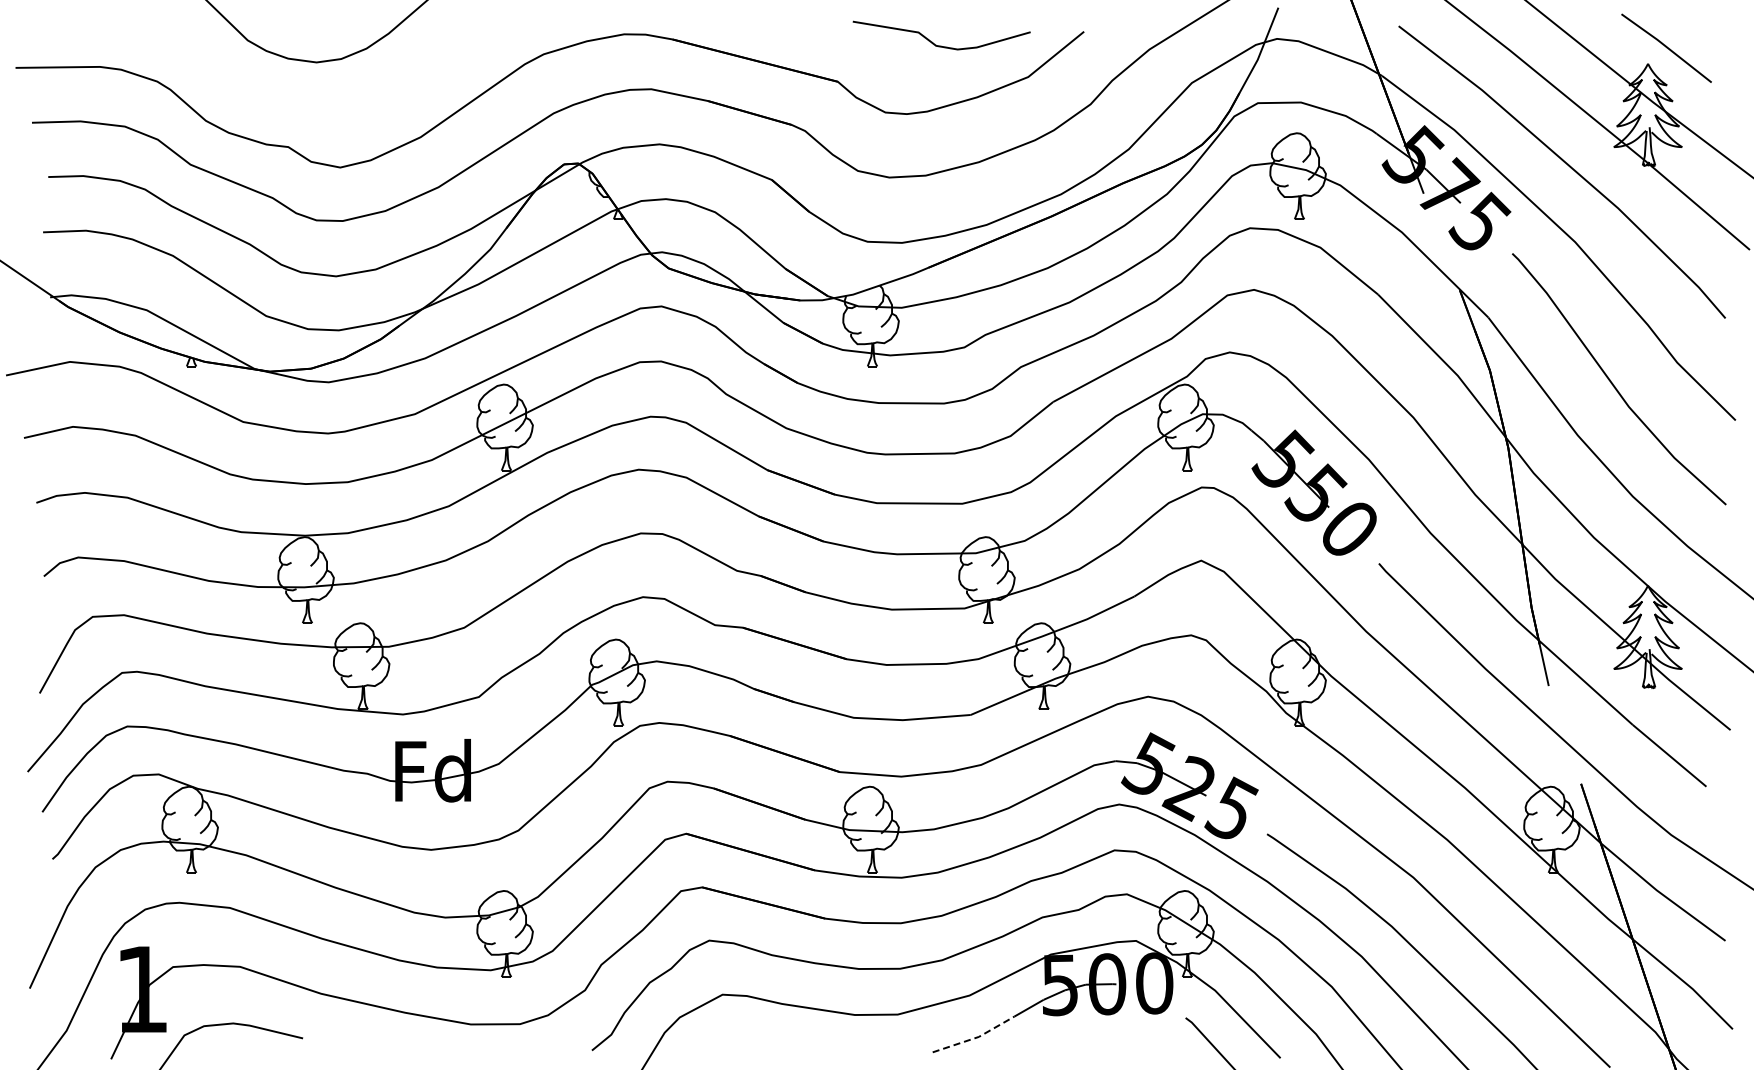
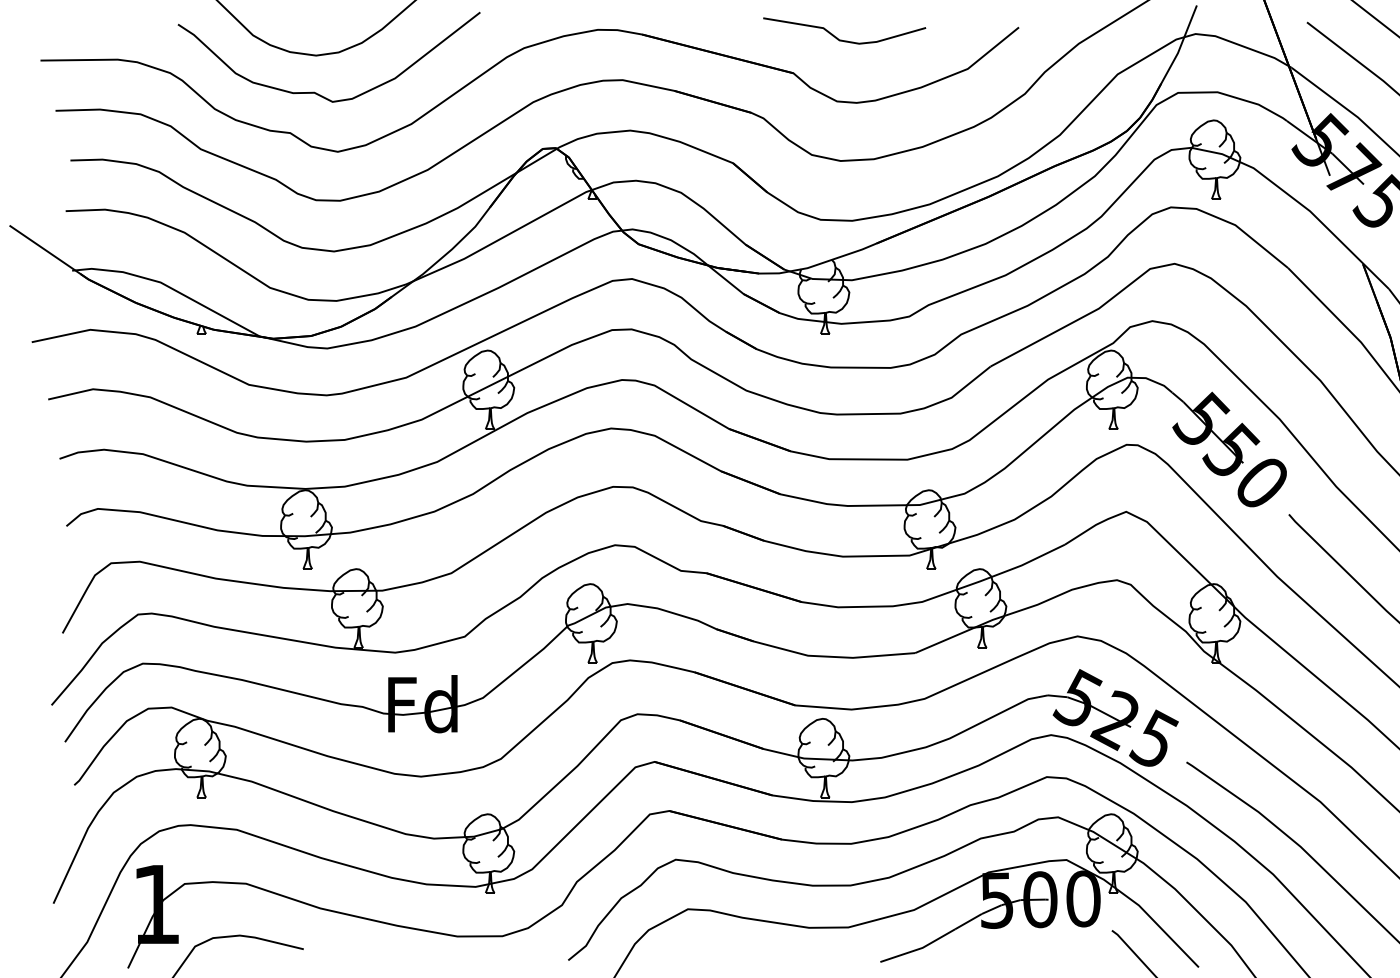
curve: (941, 45) -> (844, 40), moved
curve: (316, 102) -> (316, 92), added
line: (976, 1037) -> (920, 948), dashed -> solid

